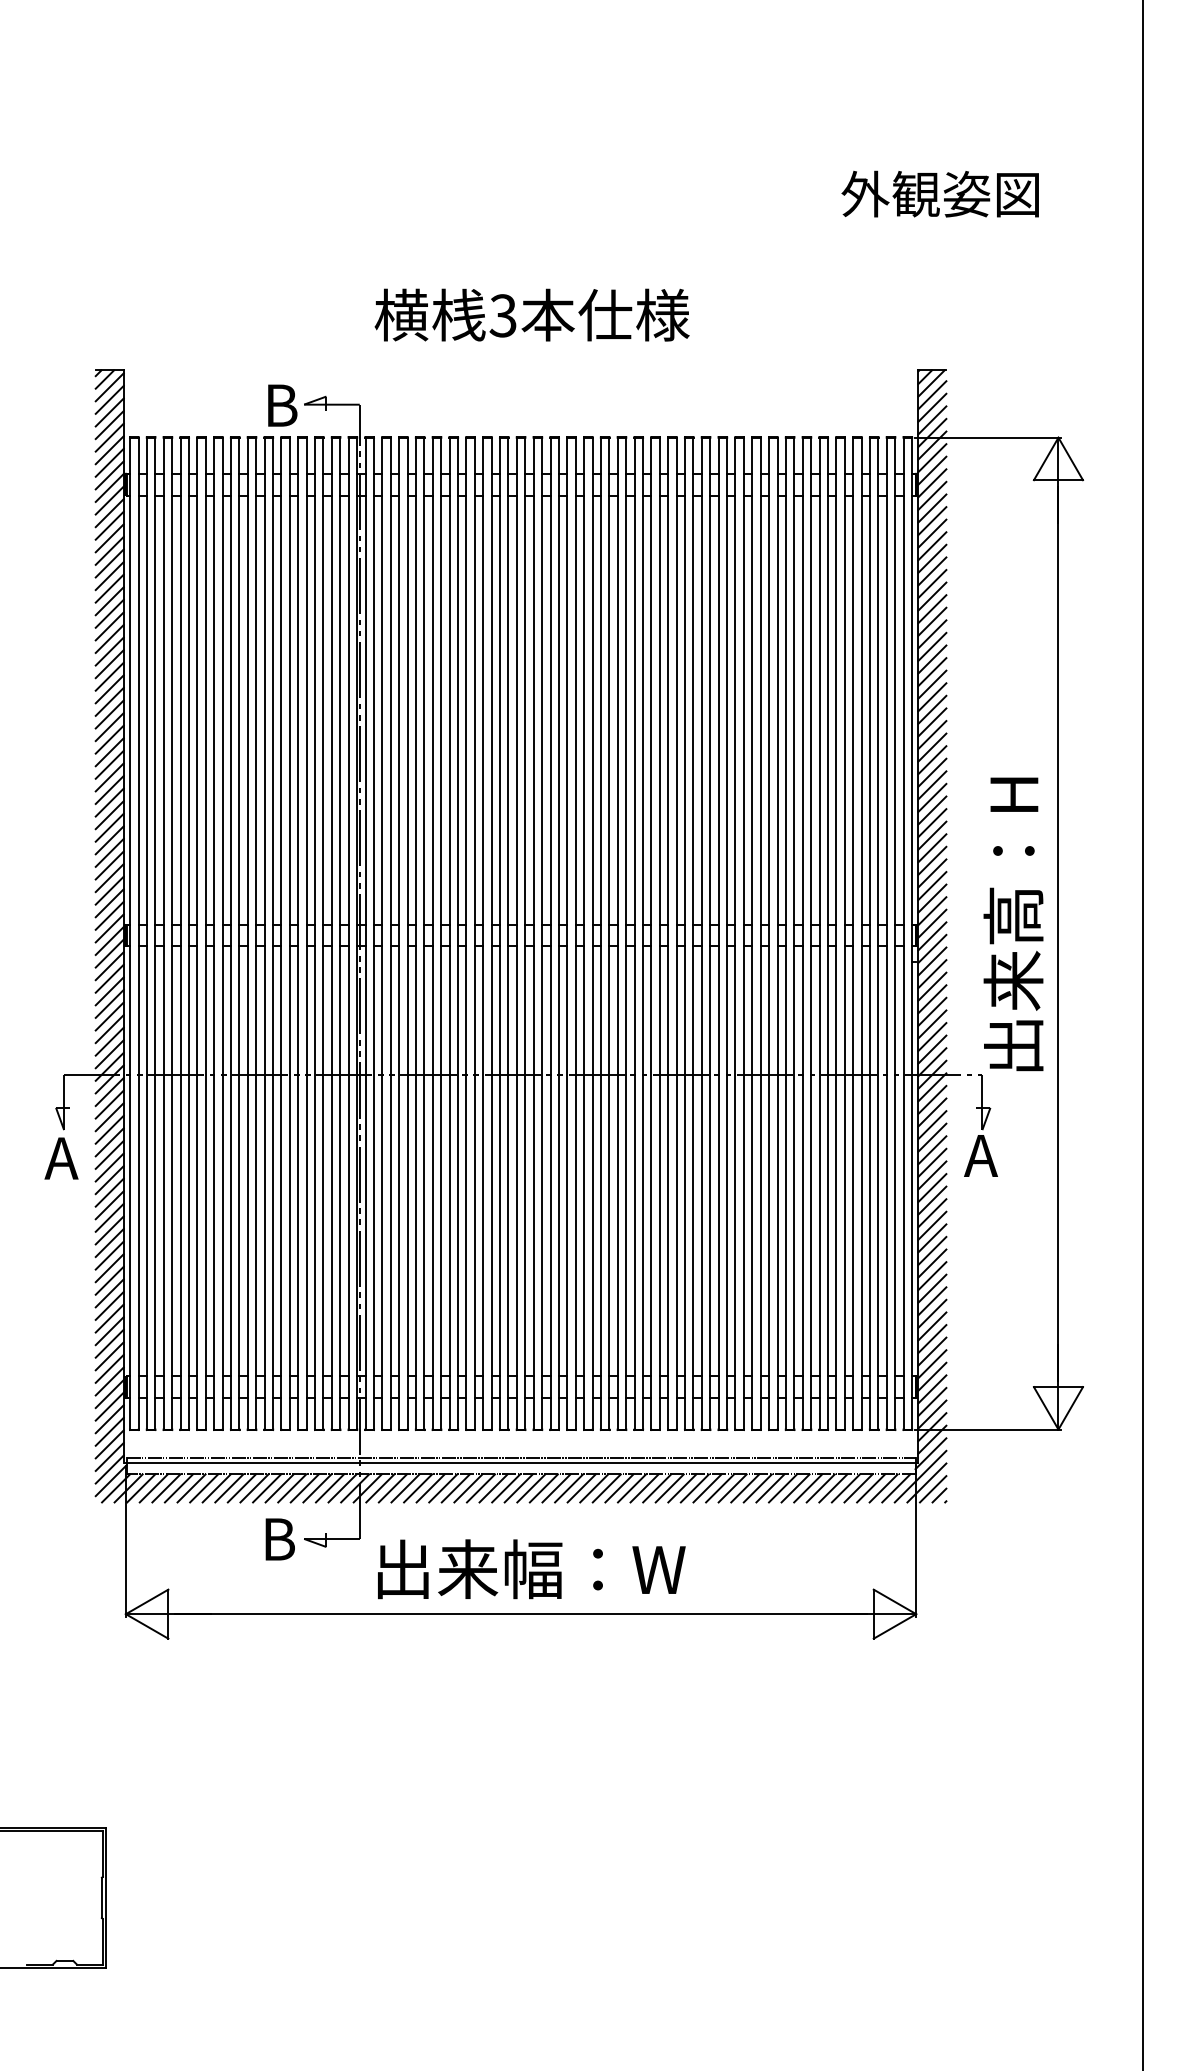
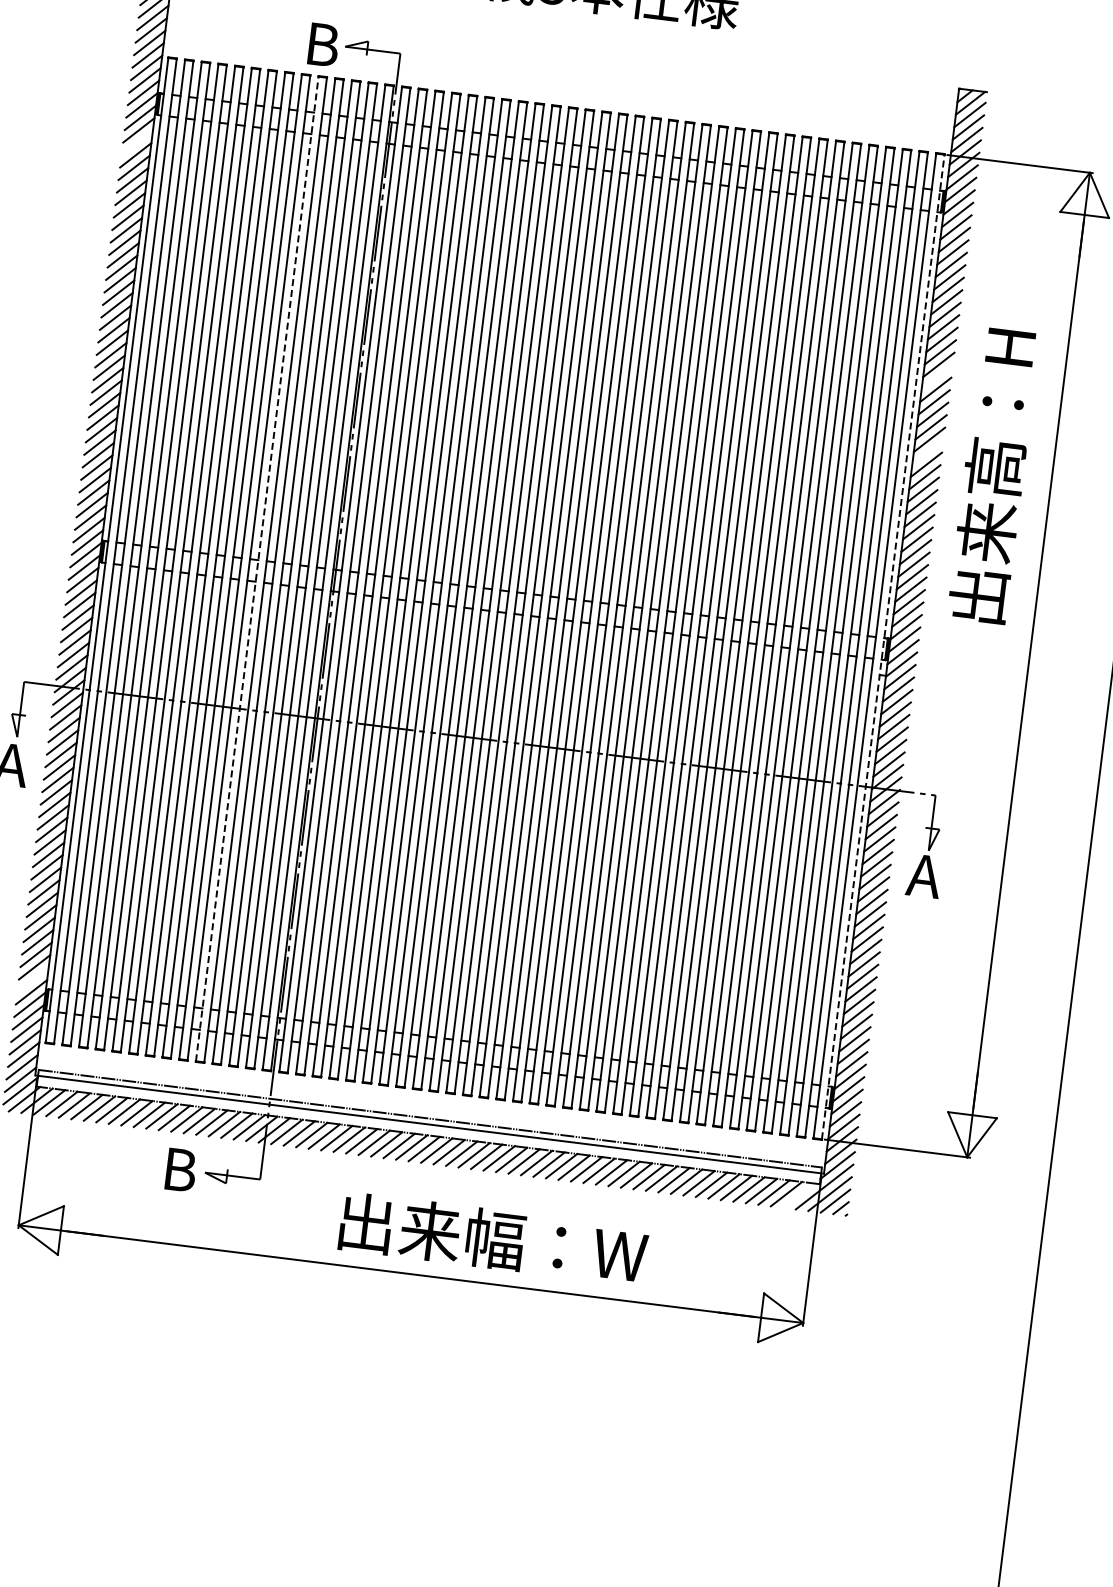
line: (109, 525) -> (137, 142), removed
line: (932, 659) -> (937, 377), removed
line: (932, 735) -> (928, 452), removed
text: (1013, 924) -> (993, 476), moved
line: (281, 933) -> (257, 568), solid -> dashed
line: (912, 933) -> (883, 646), solid -> dashed
line: (109, 1368) -> (32, 979), removed
line: (896, 1488) -> (799, 1195), removed
text: (531, 1569) -> (493, 1239), moved

